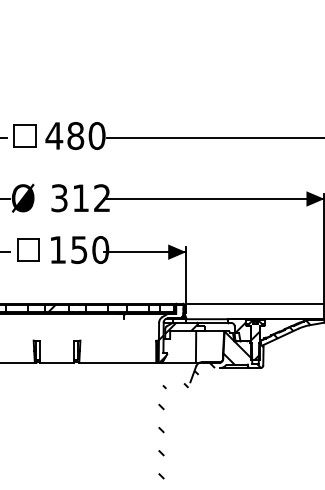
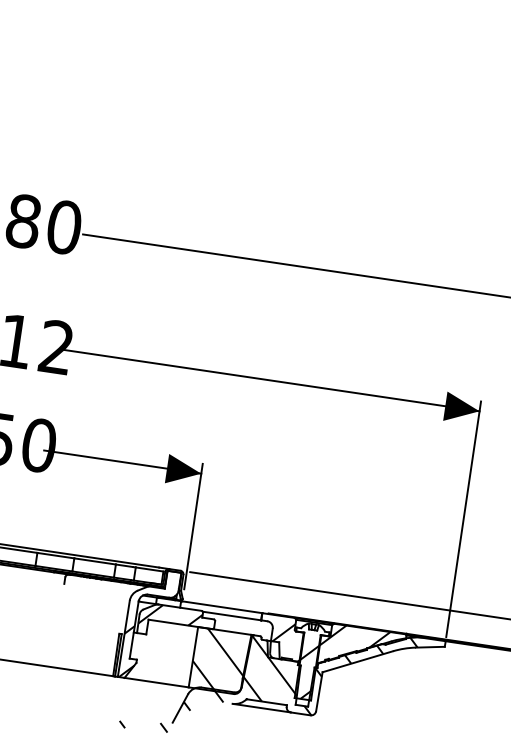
hatch: (277, 325) -> (354, 639), added
hatch: (209, 346) -> (219, 659), added

